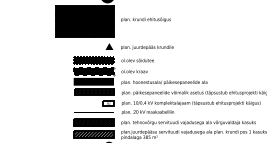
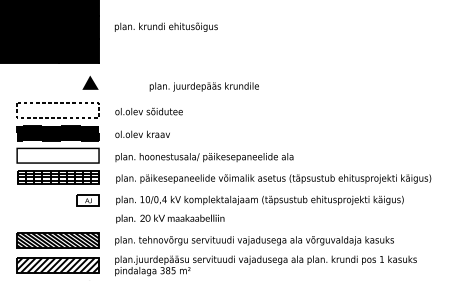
text: (147, 47) -> (204, 86), moved
fill: (93, 59) -> (57, 109), removed
fill: (93, 81) -> (57, 155), removed

